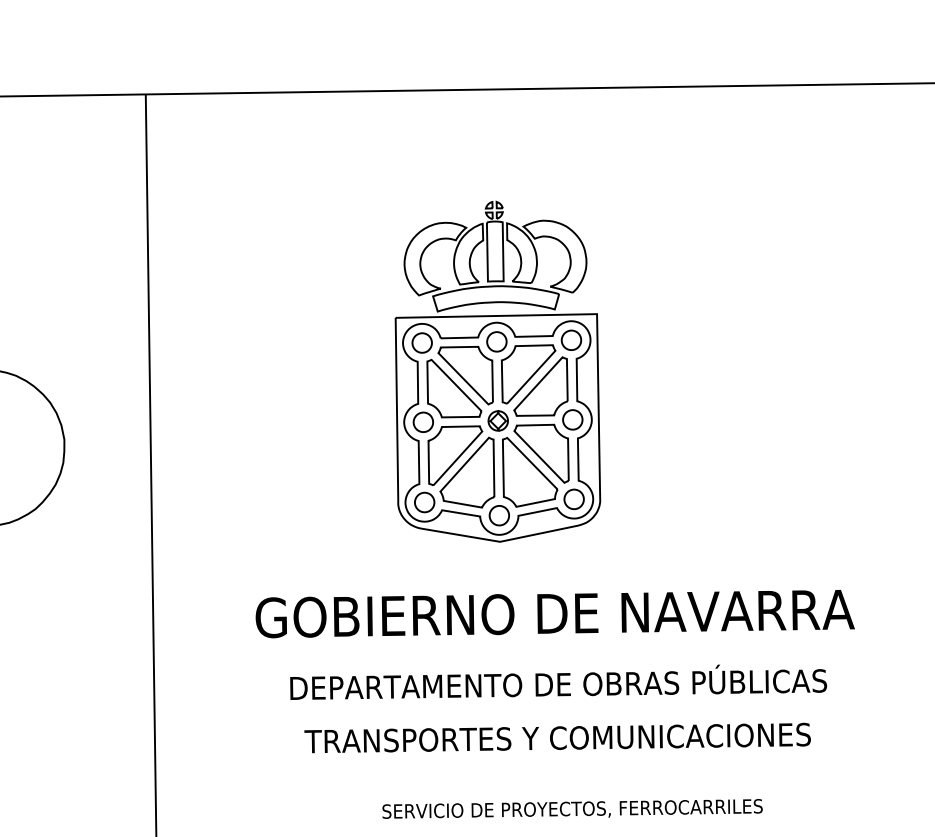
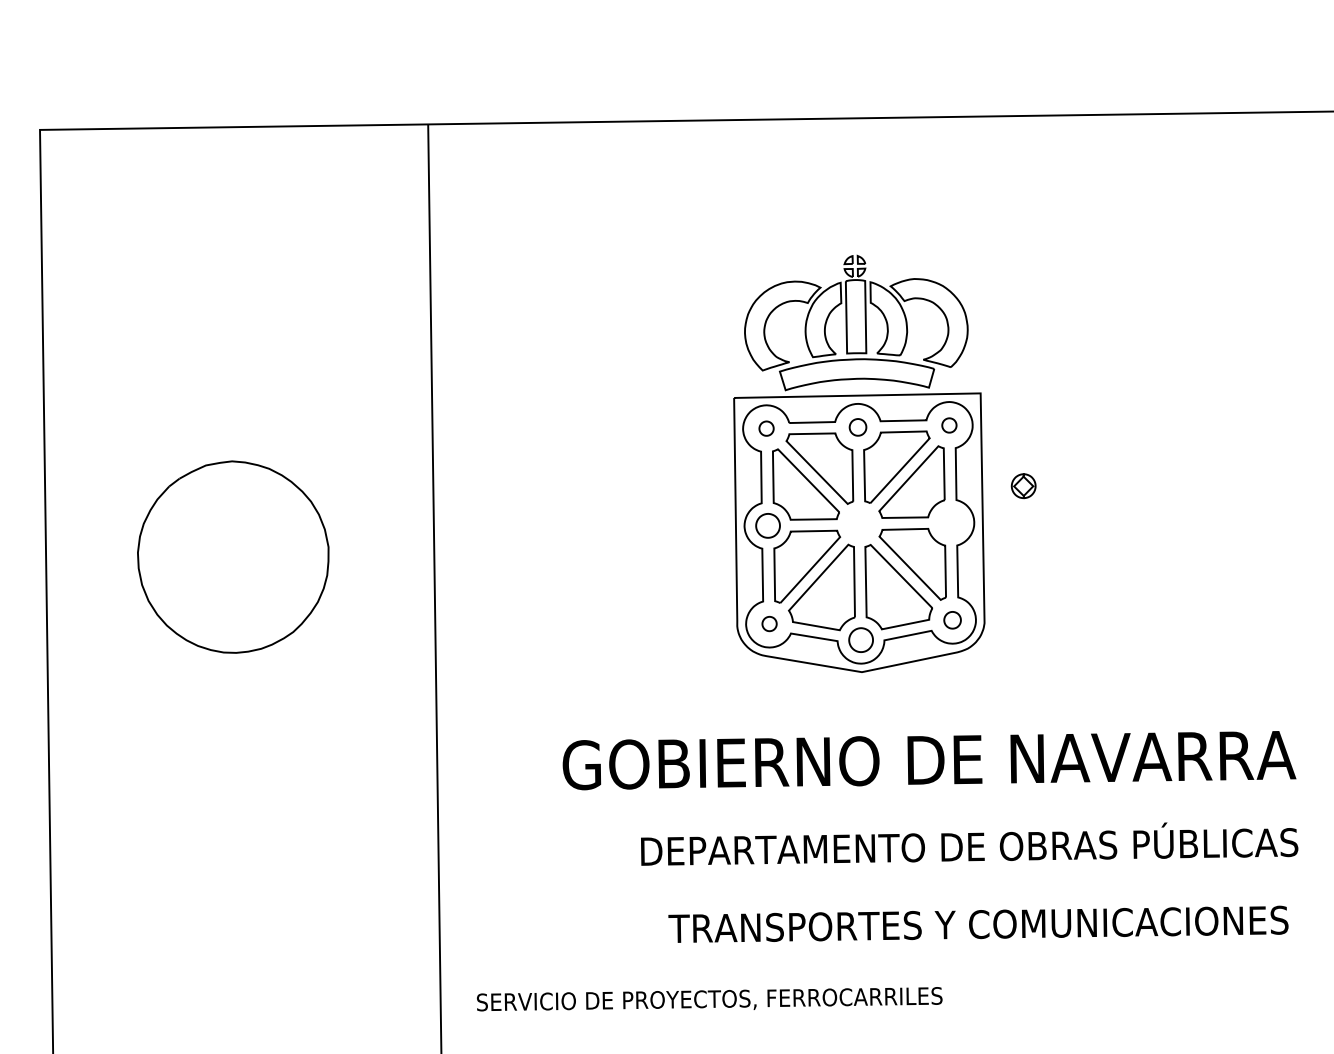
part: (571, 340) -> (949, 425), size x0.6
part: (496, 341) -> (857, 427), size x0.7
part: (422, 342) -> (766, 428), size x0.6
part: (572, 419) -> (950, 522), removed
part: (498, 421) -> (1023, 486), moved
part: (574, 499) -> (952, 620), size x0.7
part: (424, 502) -> (769, 623), size x0.6
text: (558, 681) -> (969, 843), moved
text: (557, 737) -> (978, 923), moved
text: (572, 809) -> (709, 999), moved

